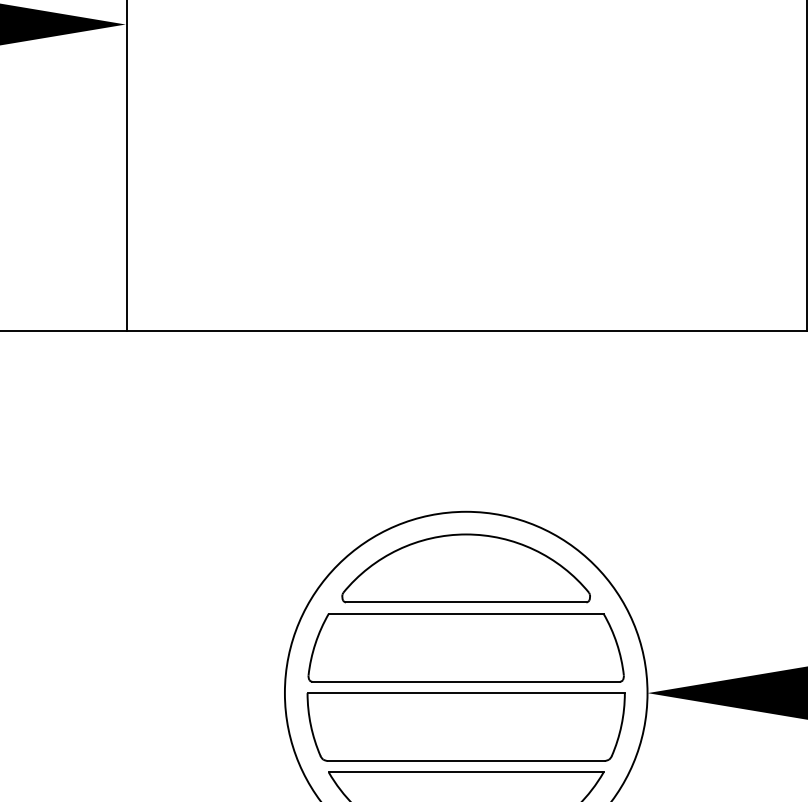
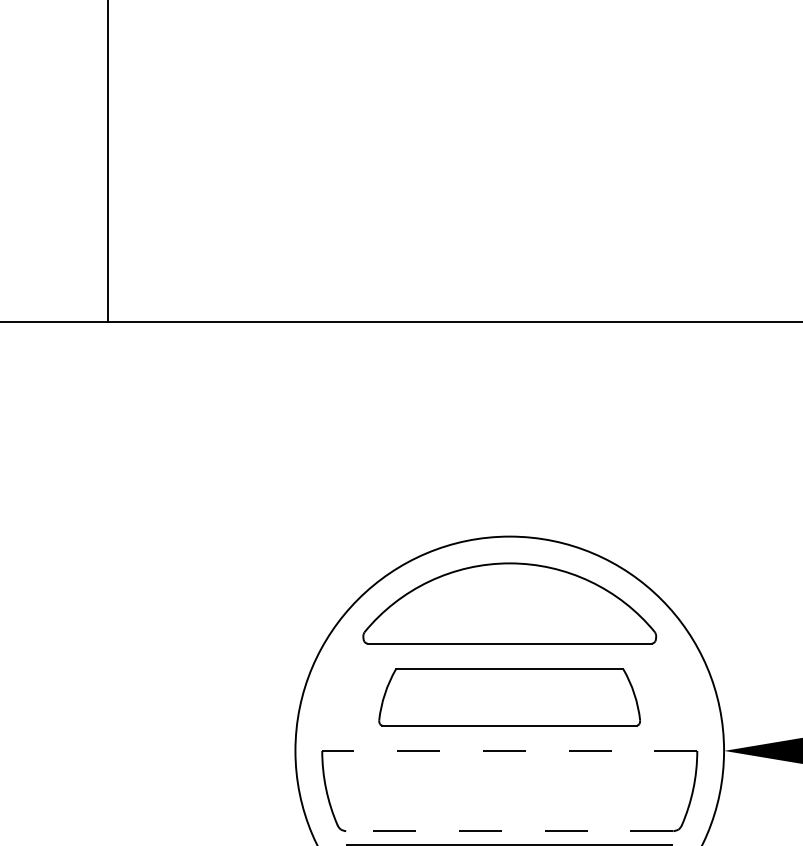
part: (465, 647) -> (508, 696), size x0.7
line: (466, 693) -> (510, 751), solid -> dashed
line: (465, 761) -> (508, 831), solid -> dashed

